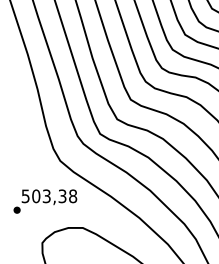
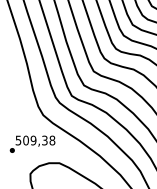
text: (46, 196) -> (33, 140), 503,38 -> 509,38

